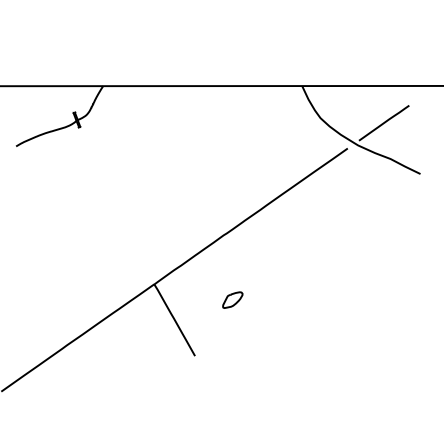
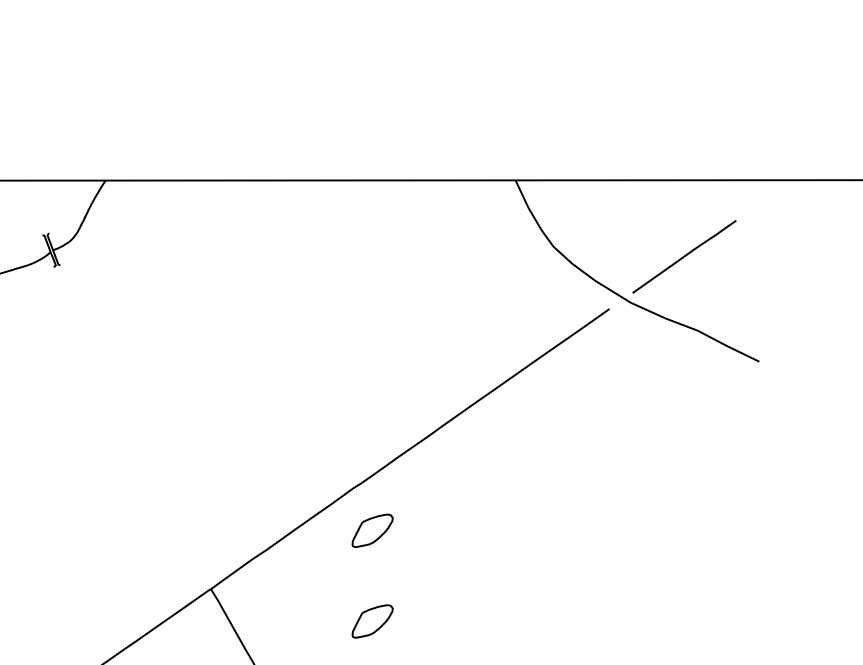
part: (232, 255) -> (371, 529), added

